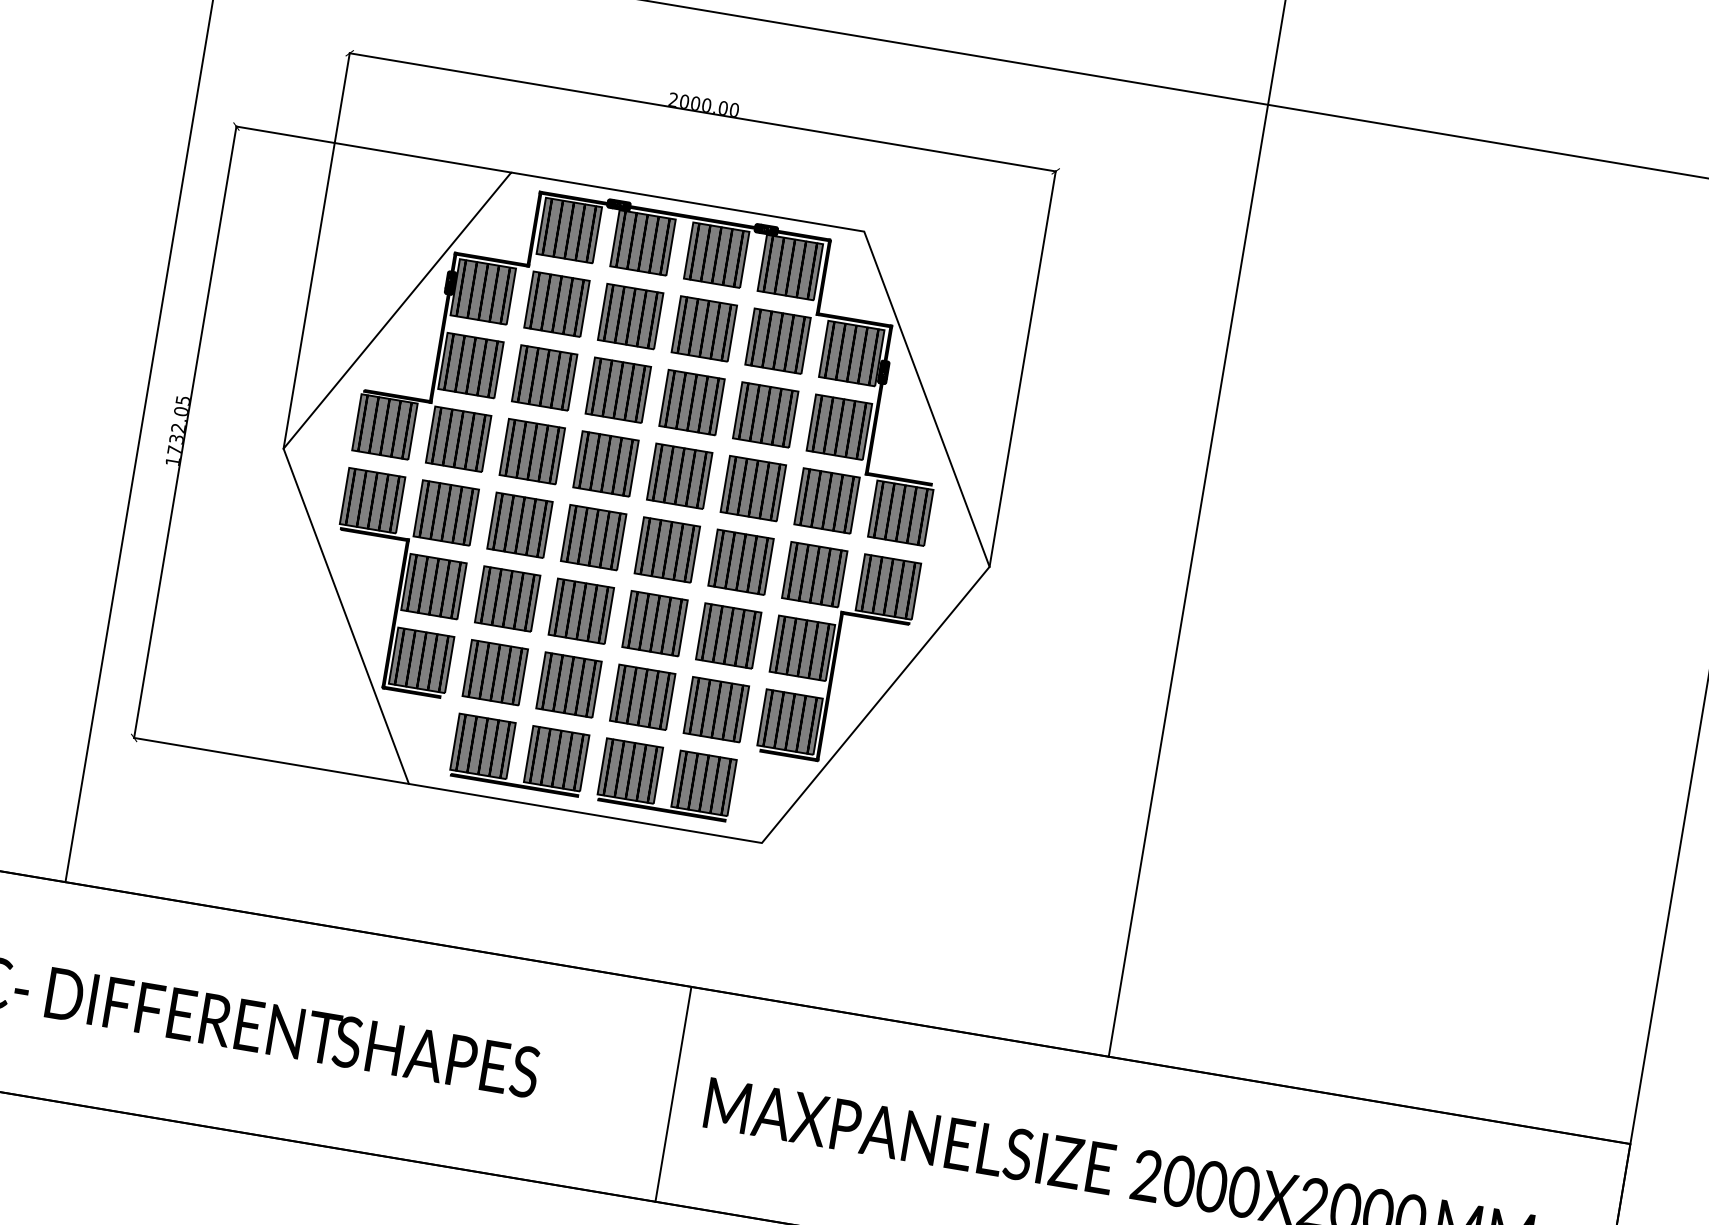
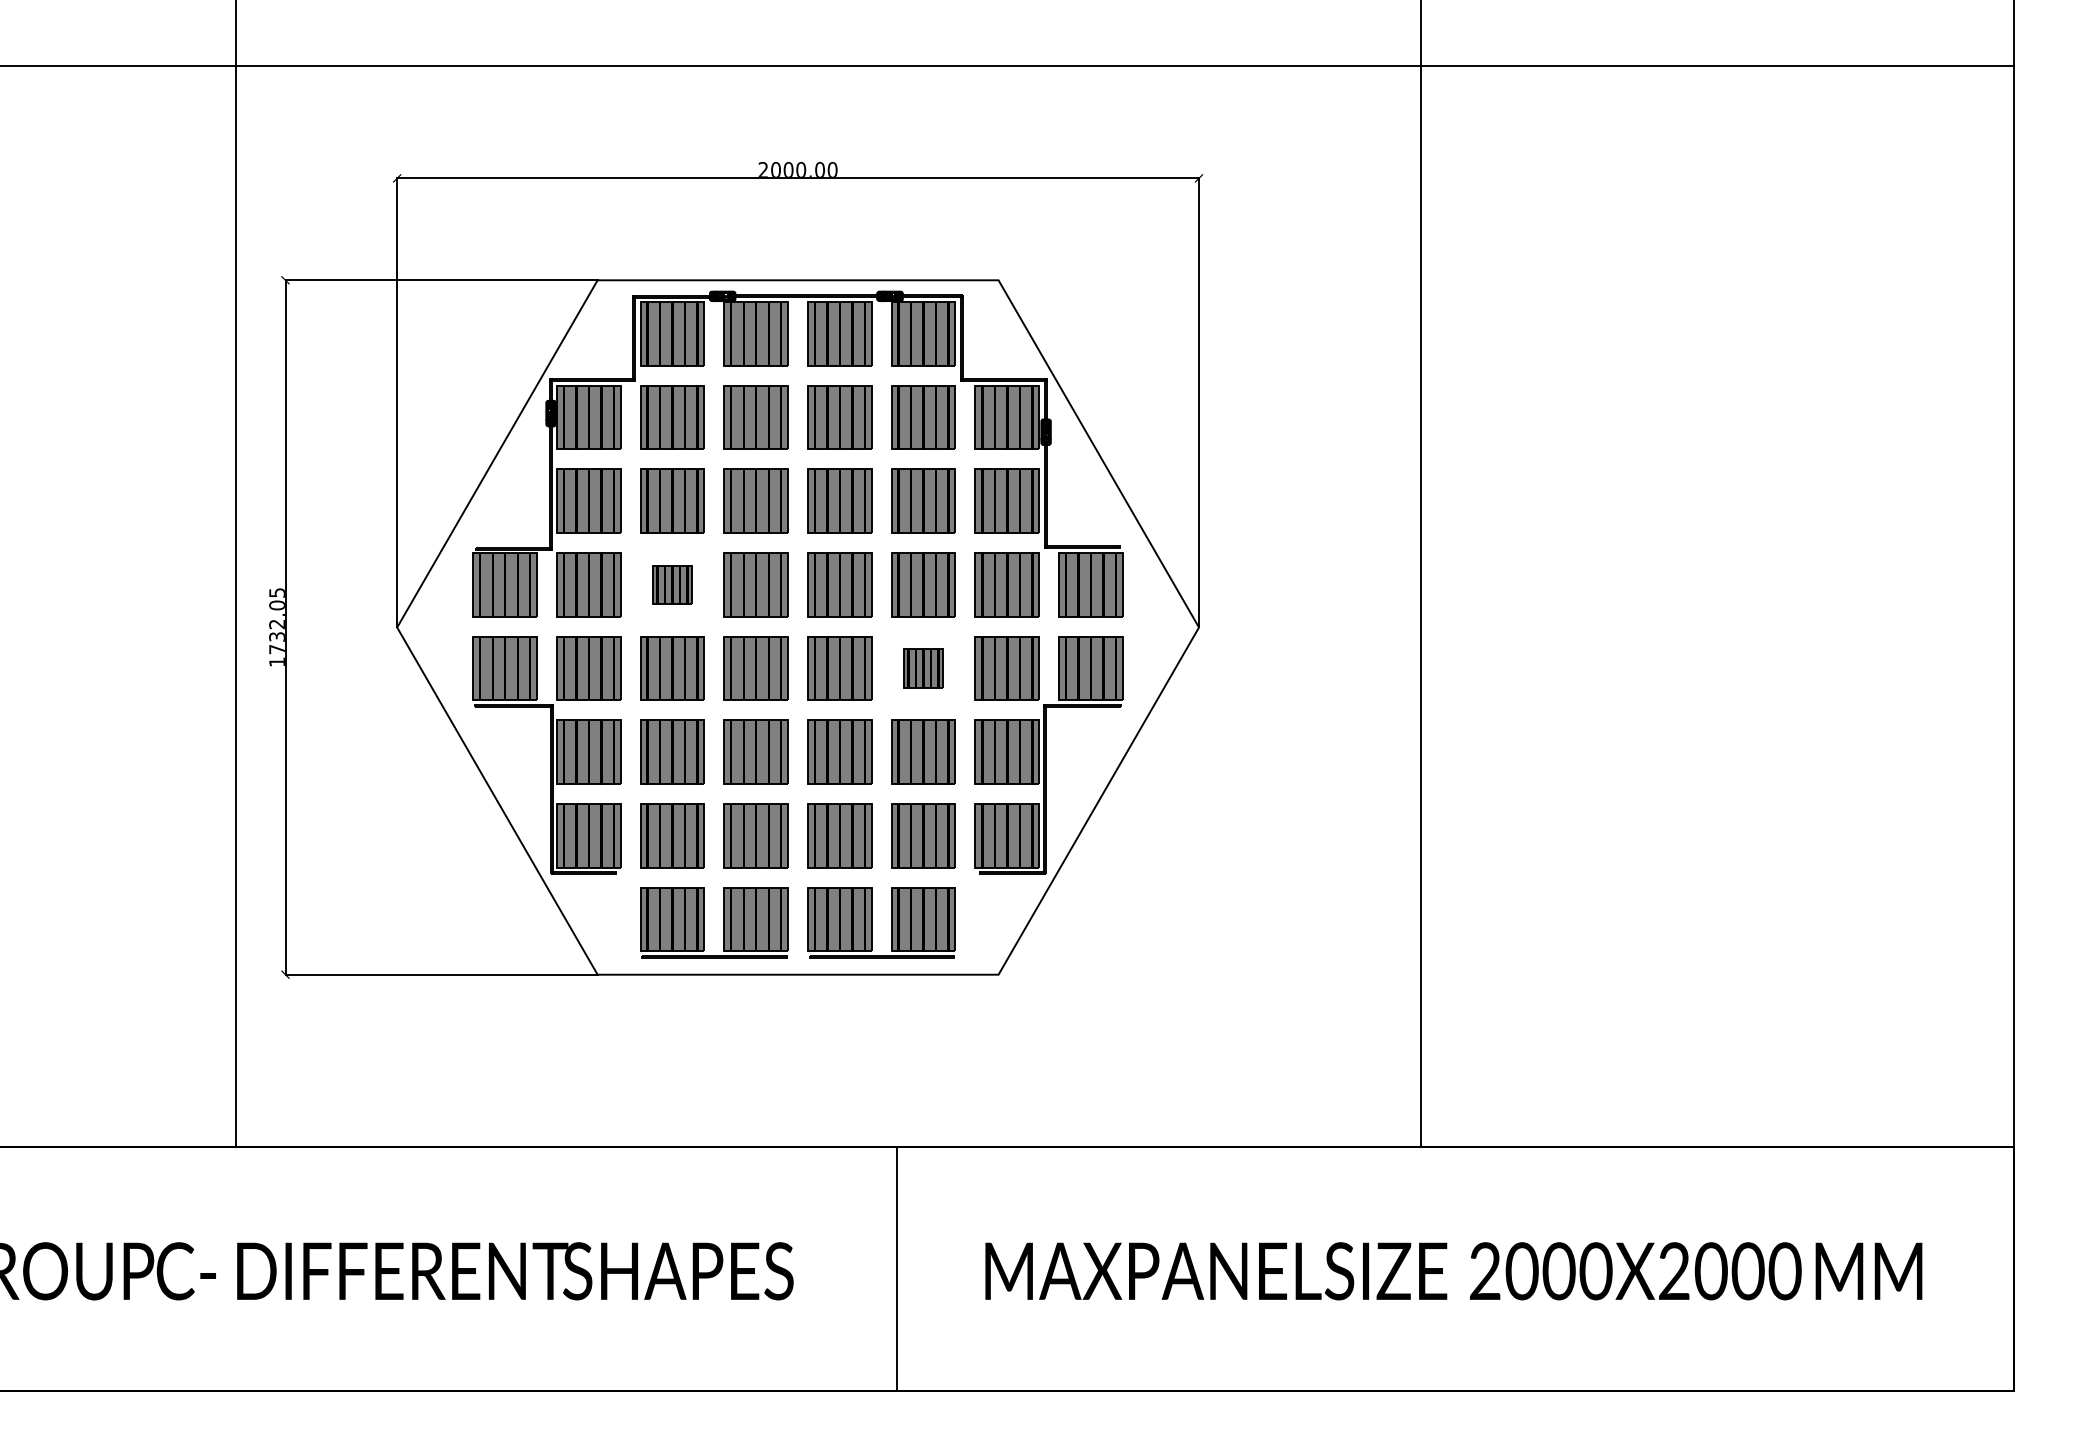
part: (532, 451) -> (672, 584), size x0.6
part: (740, 562) -> (923, 668), size x0.6
line: (673, 1094) -> (897, 1268), moved

